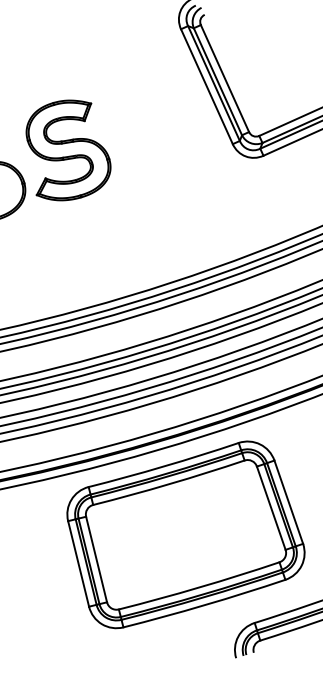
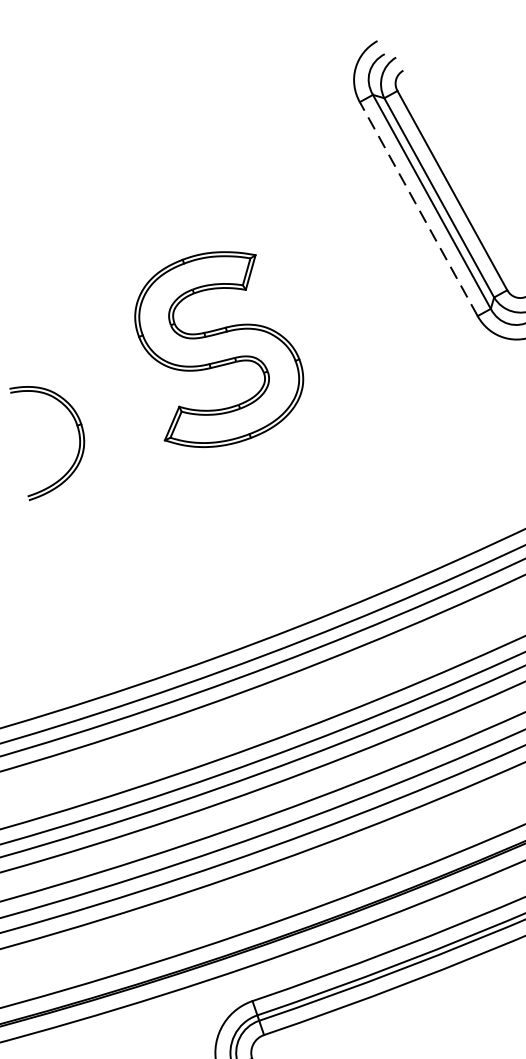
line: (206, 86) -> (417, 208), solid -> dashed
part: (68, 150) -> (219, 349), moved

